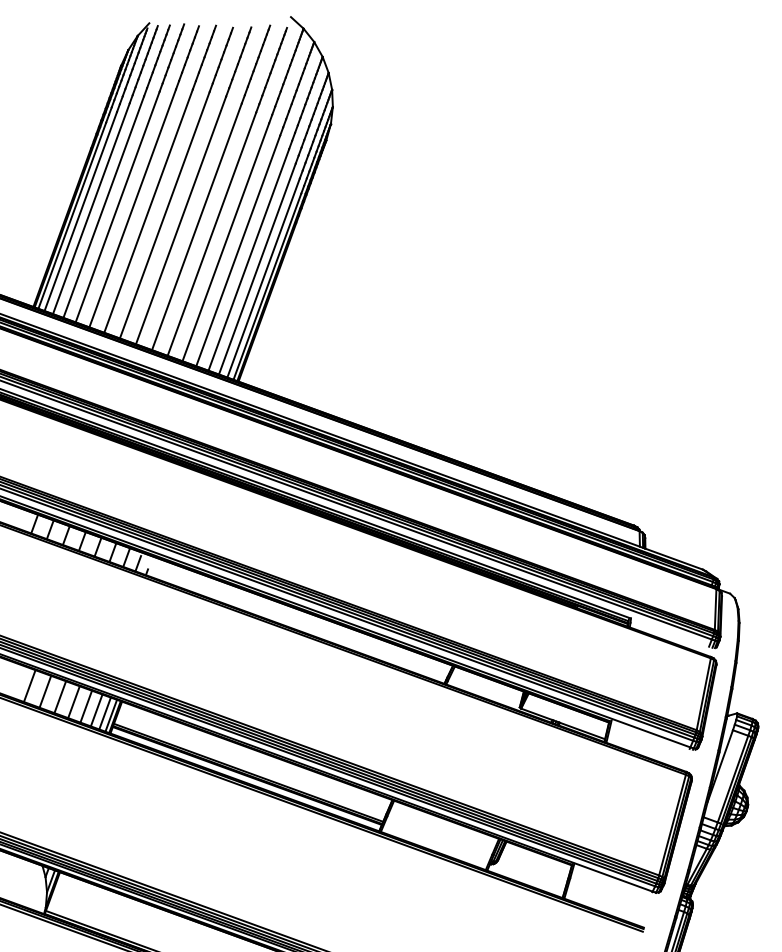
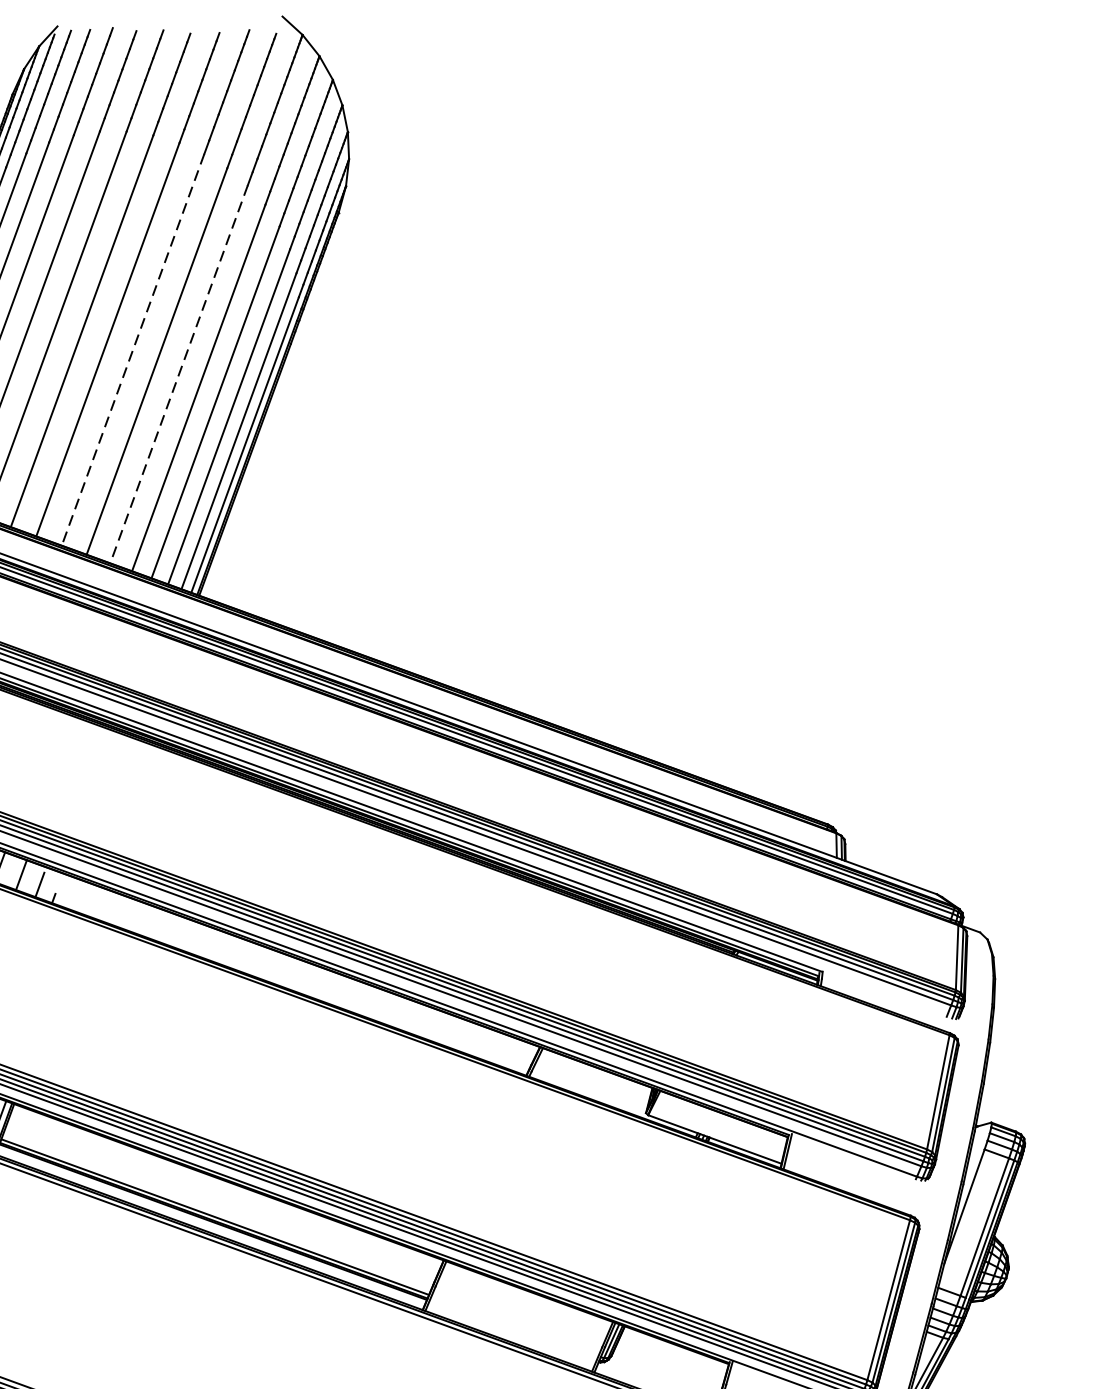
line: (196, 227) -> (132, 350), solid -> dashed
line: (225, 242) -> (178, 374), solid -> dashed

